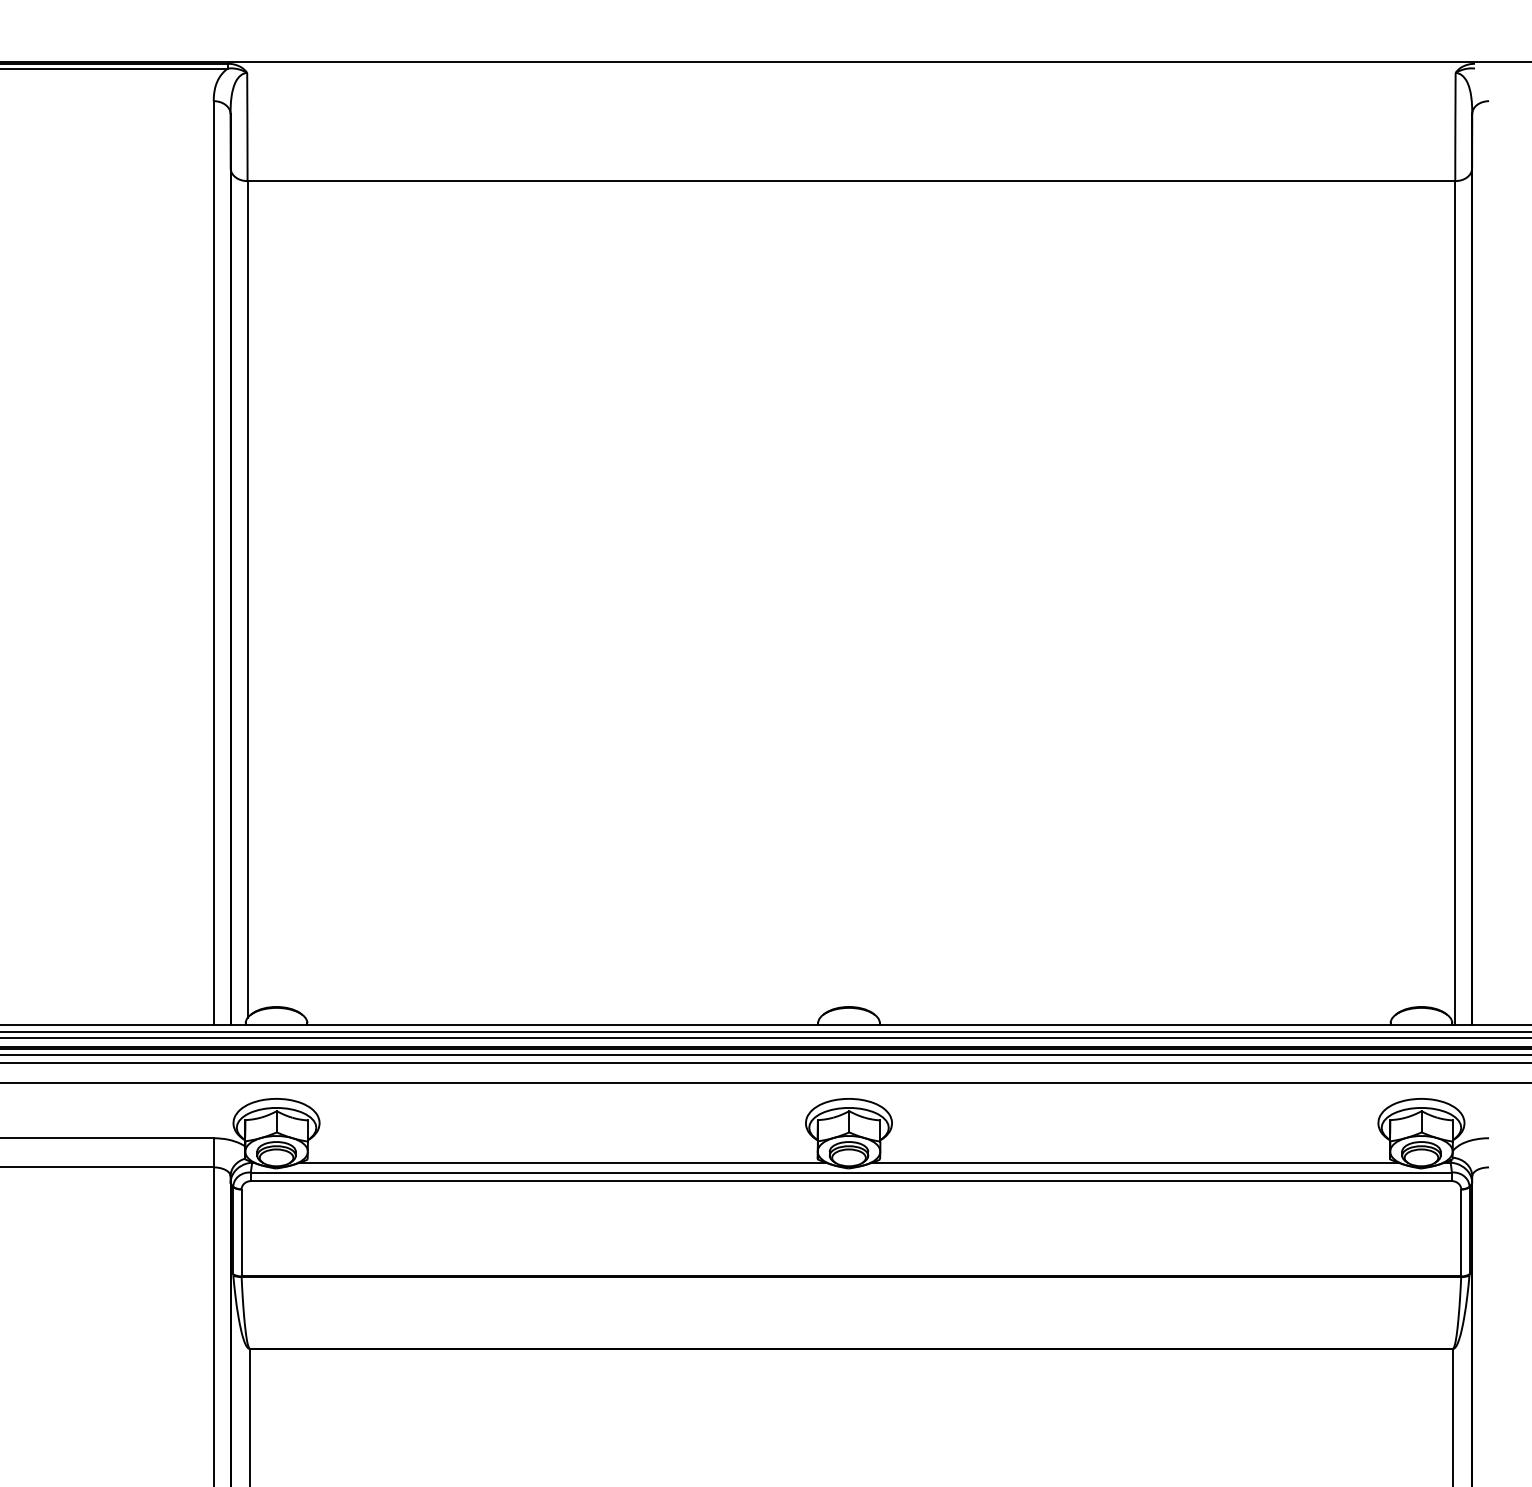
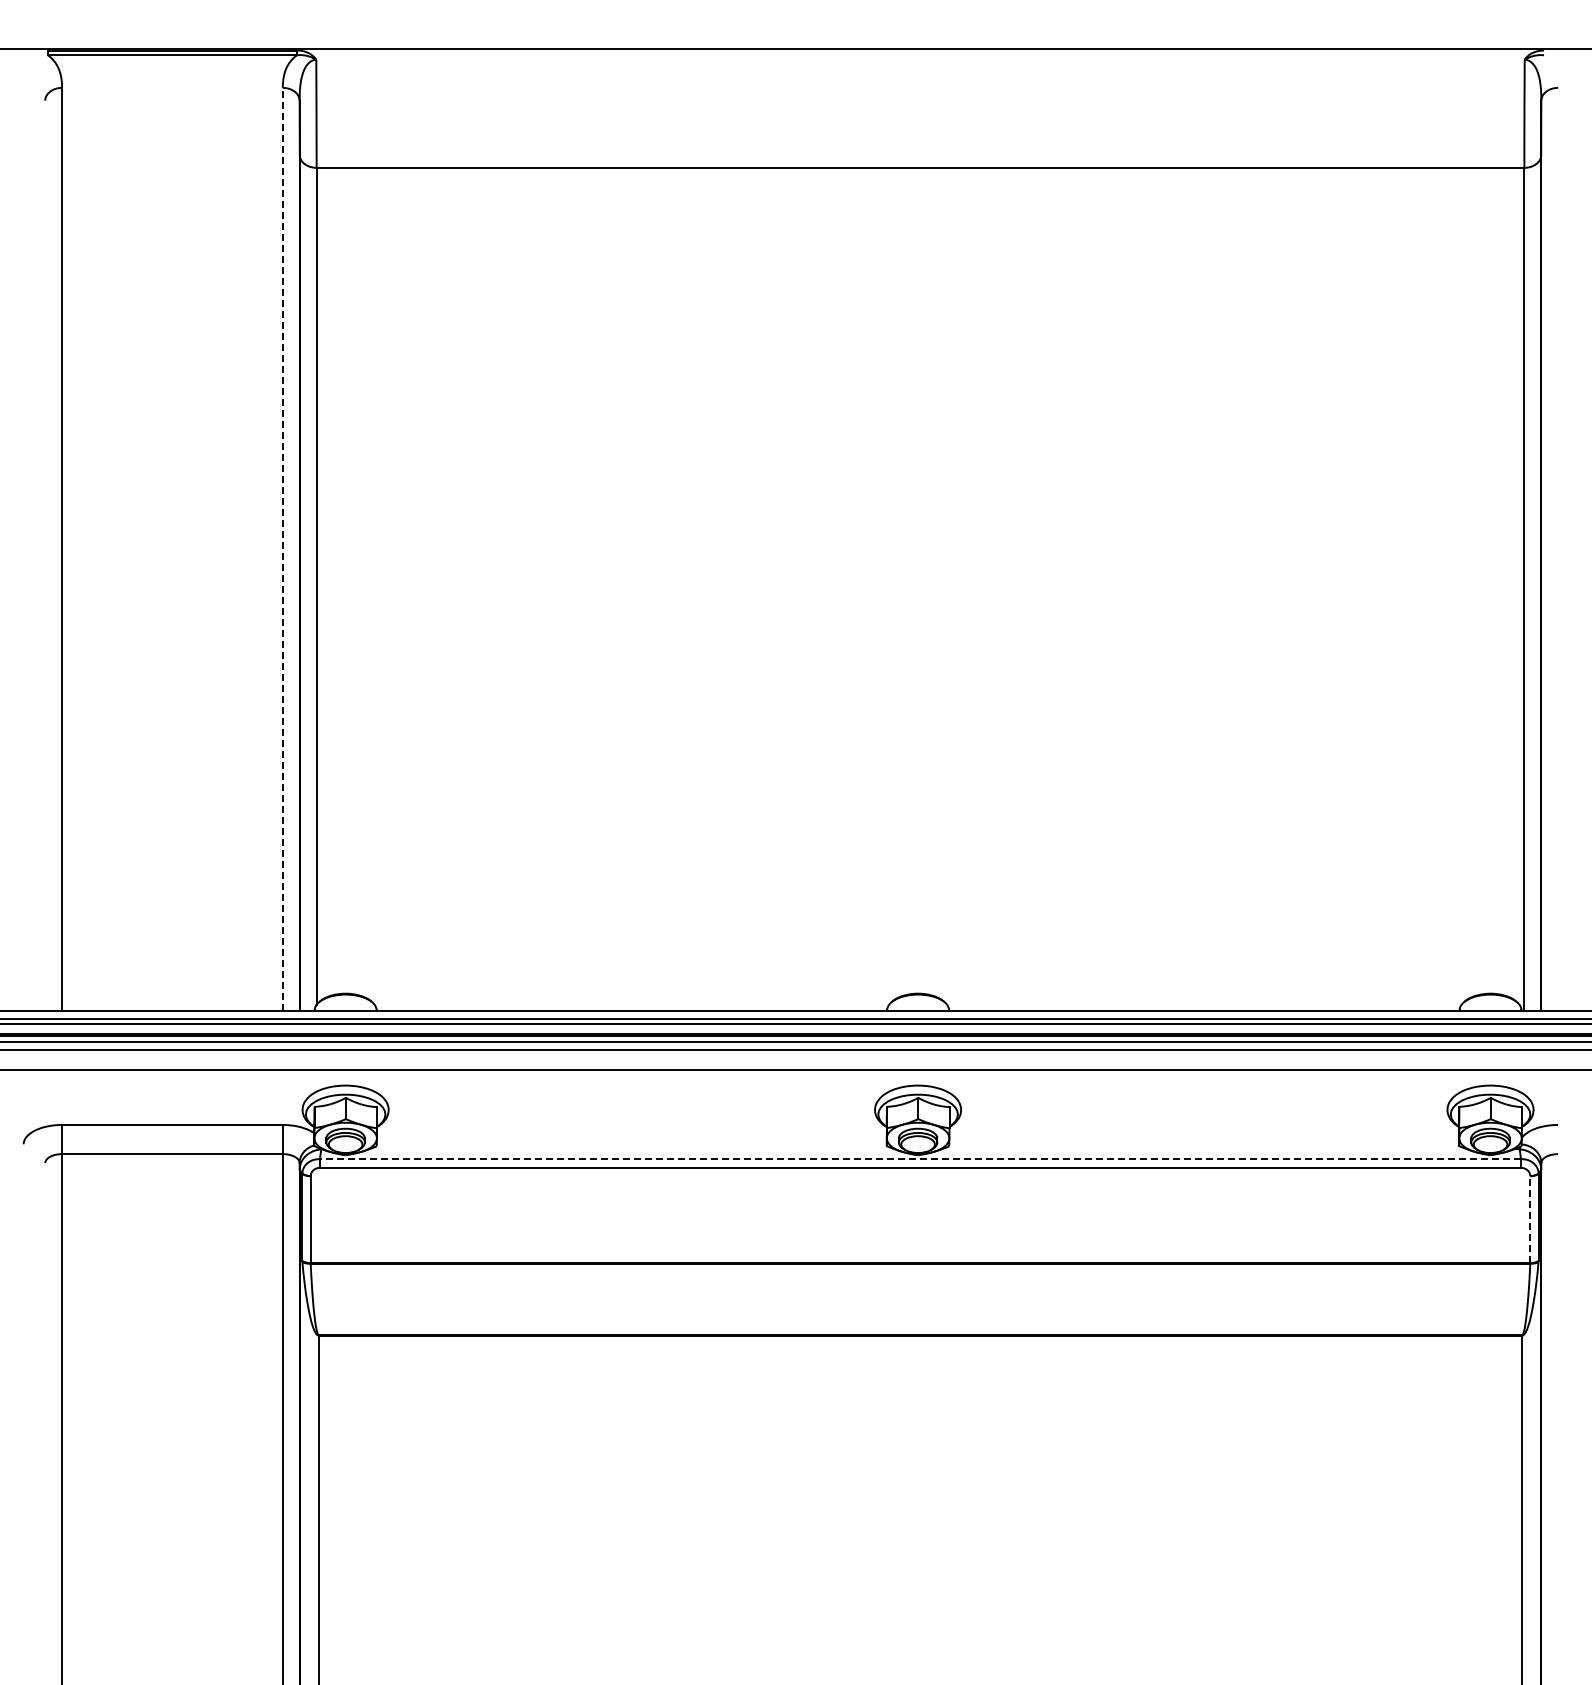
line: (213, 562) -> (282, 549), solid -> dashed
line: (562, 1162) -> (631, 1149), removed
line: (1135, 1162) -> (1204, 1149), removed
line: (851, 1172) -> (920, 1159), solid -> dashed
line: (1461, 1232) -> (1530, 1219), solid -> dashed

